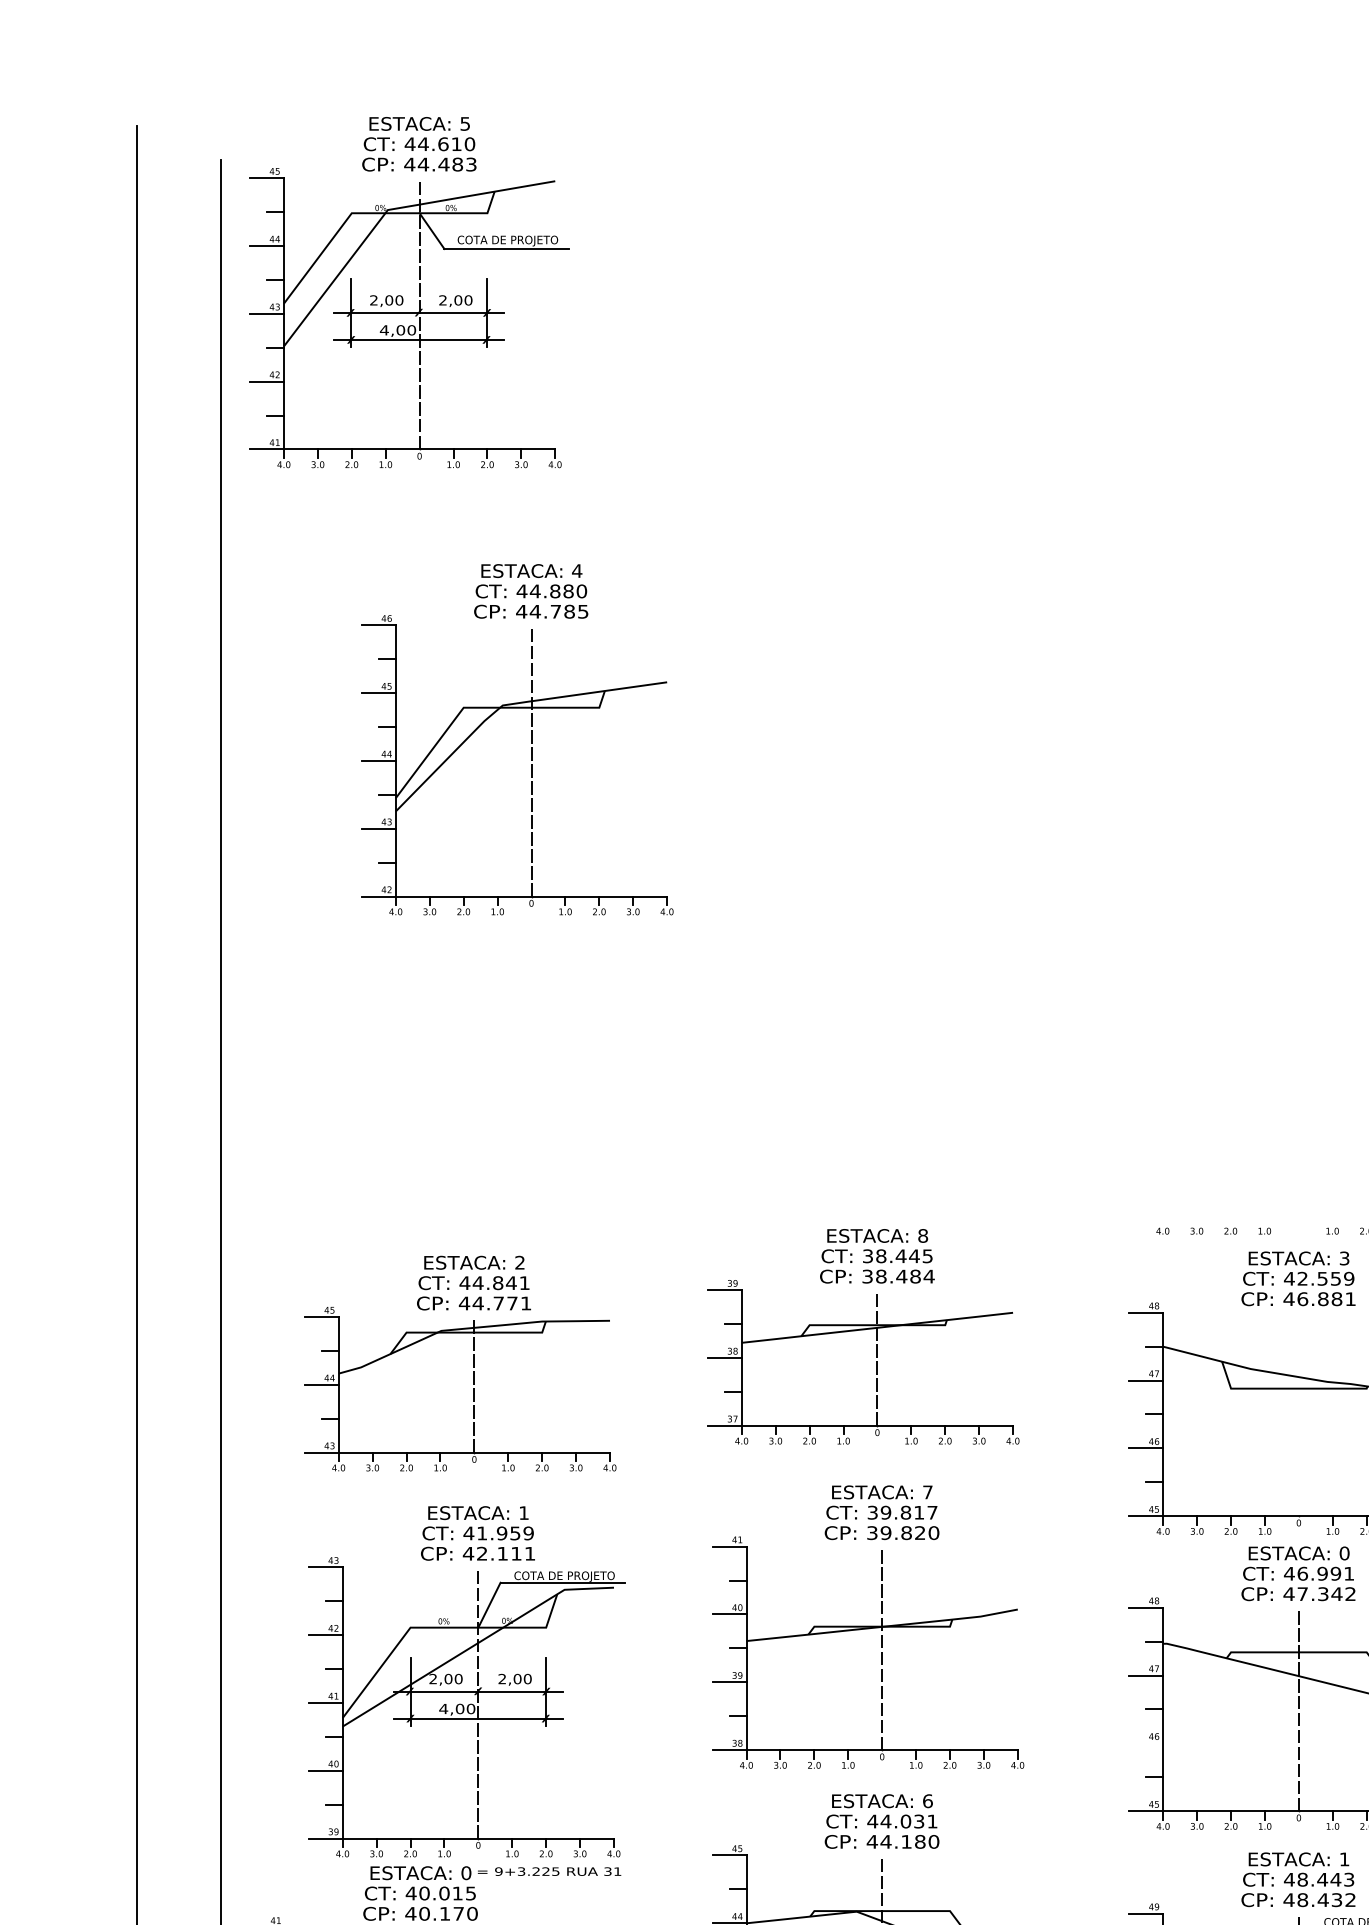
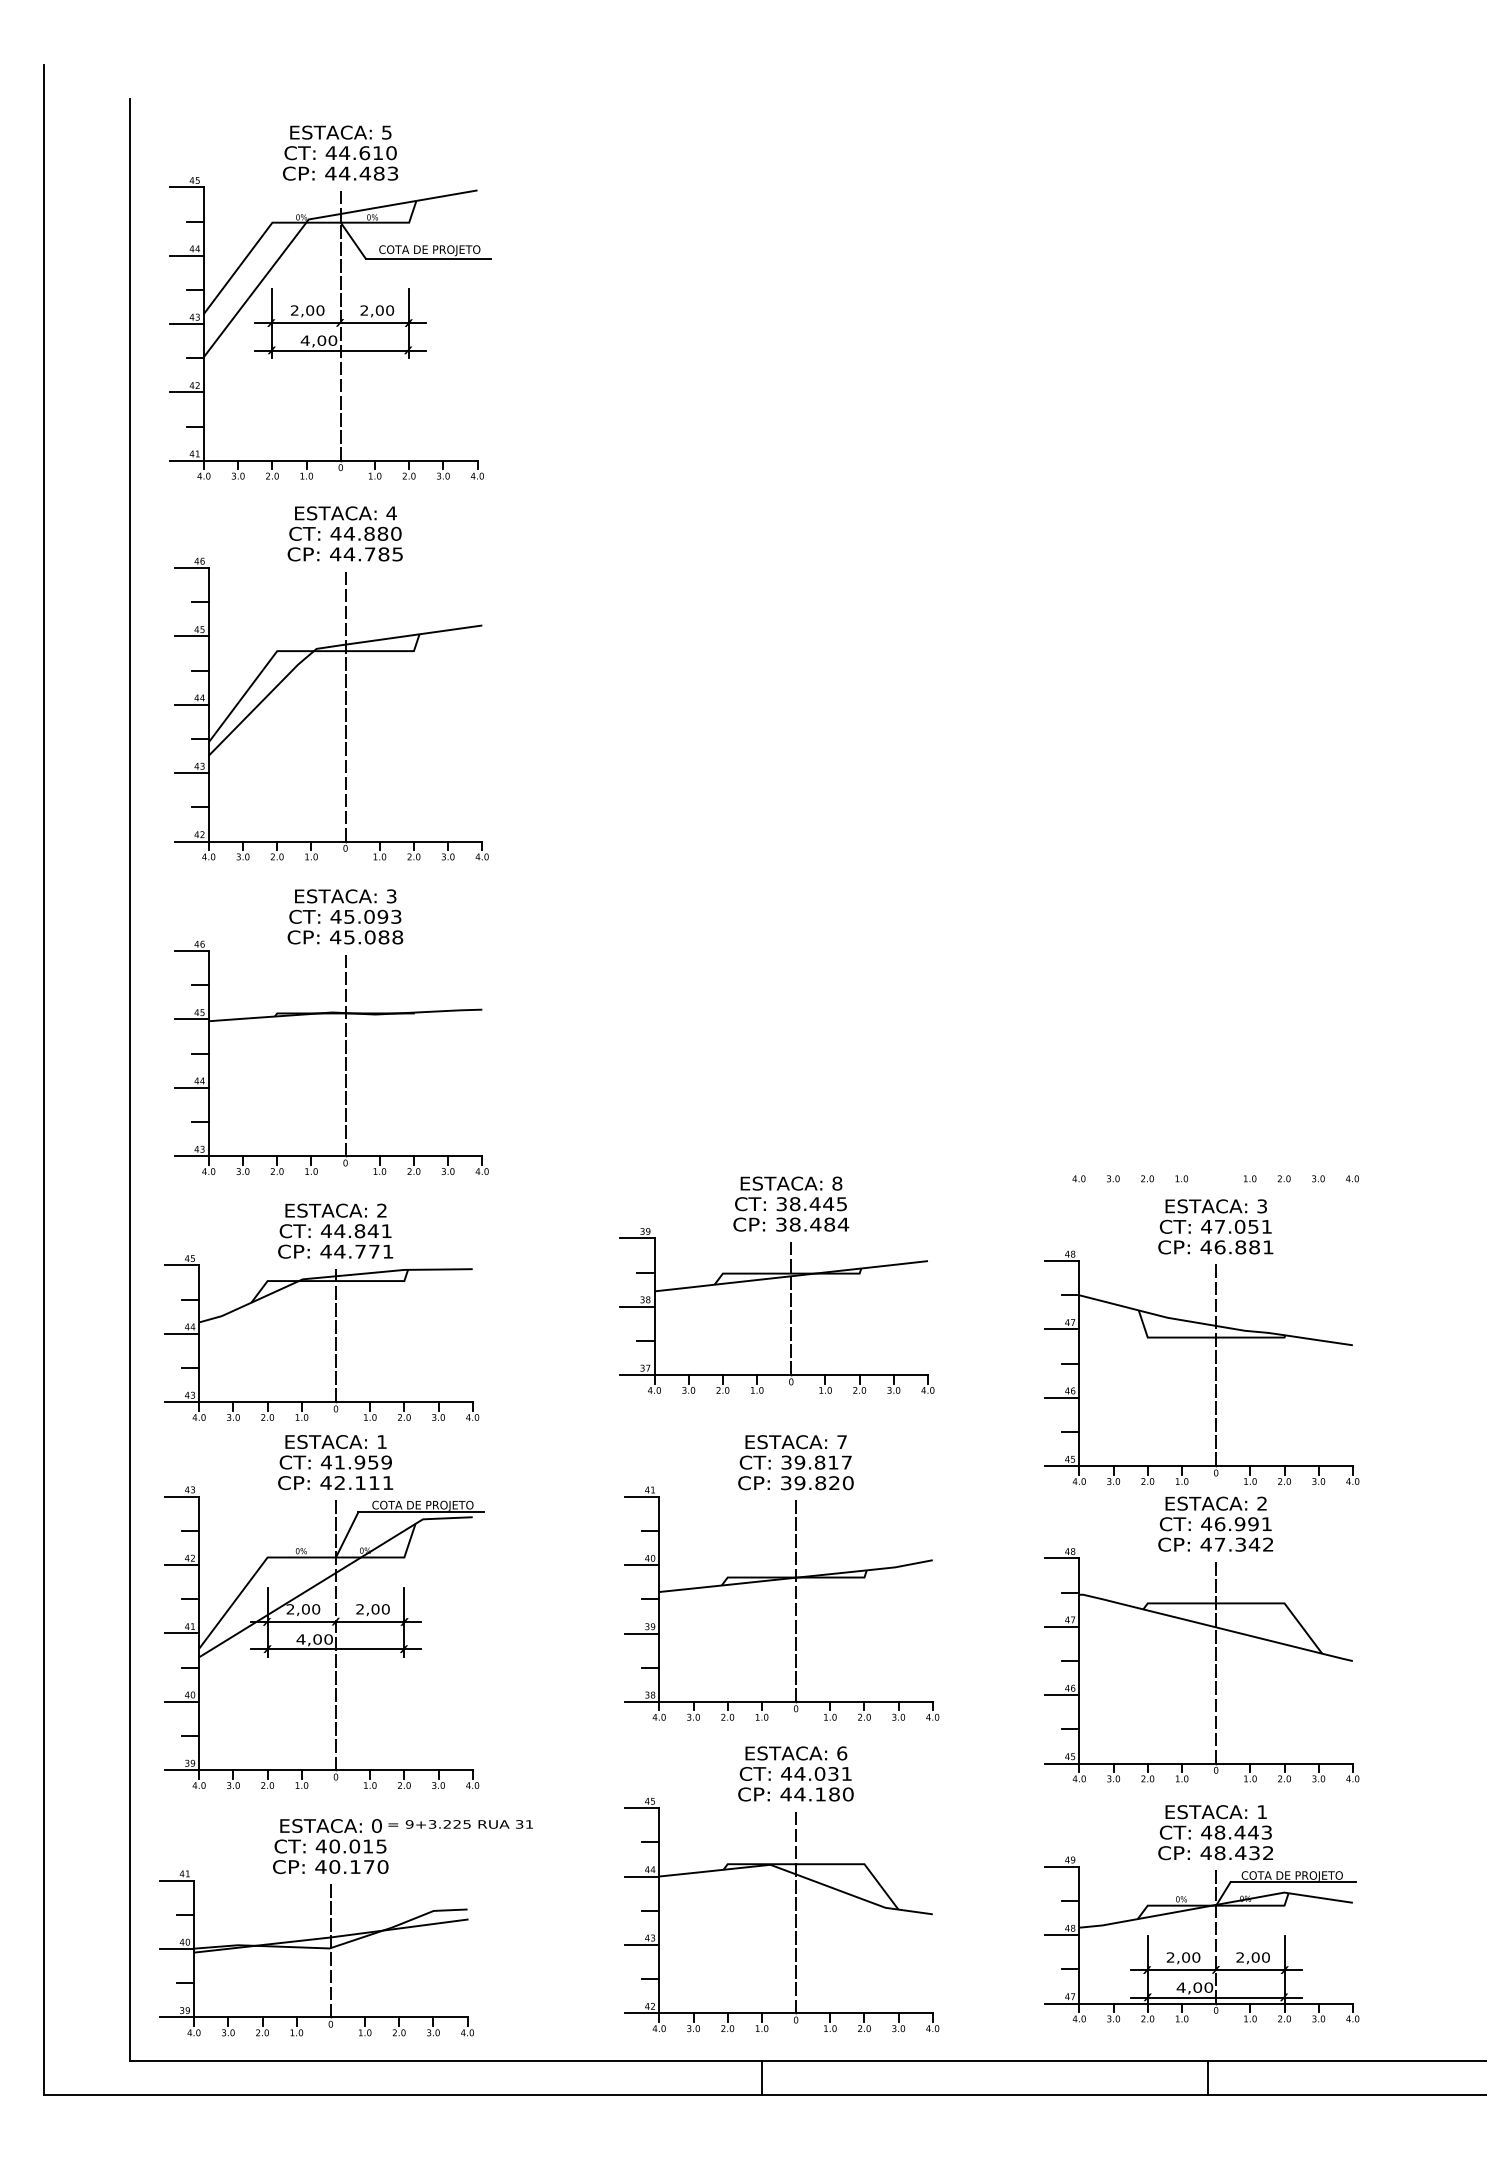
part: (402, 296) -> (323, 306), moved
part: (531, 739) -> (345, 683), moved
part: (435, 1085) -> (345, 1031), added
text: (1326, 1278) -> (1243, 1226), 42.559 -> 47.051
part: (473, 1362) -> (335, 1311), moved
line: (1299, 1414) -> (1216, 1363), added
text: (1344, 1553) -> (1262, 1503), 0 -> 2
part: (466, 1681) -> (324, 1611), moved
line: (1146, 1743) -> (1062, 1695), added

